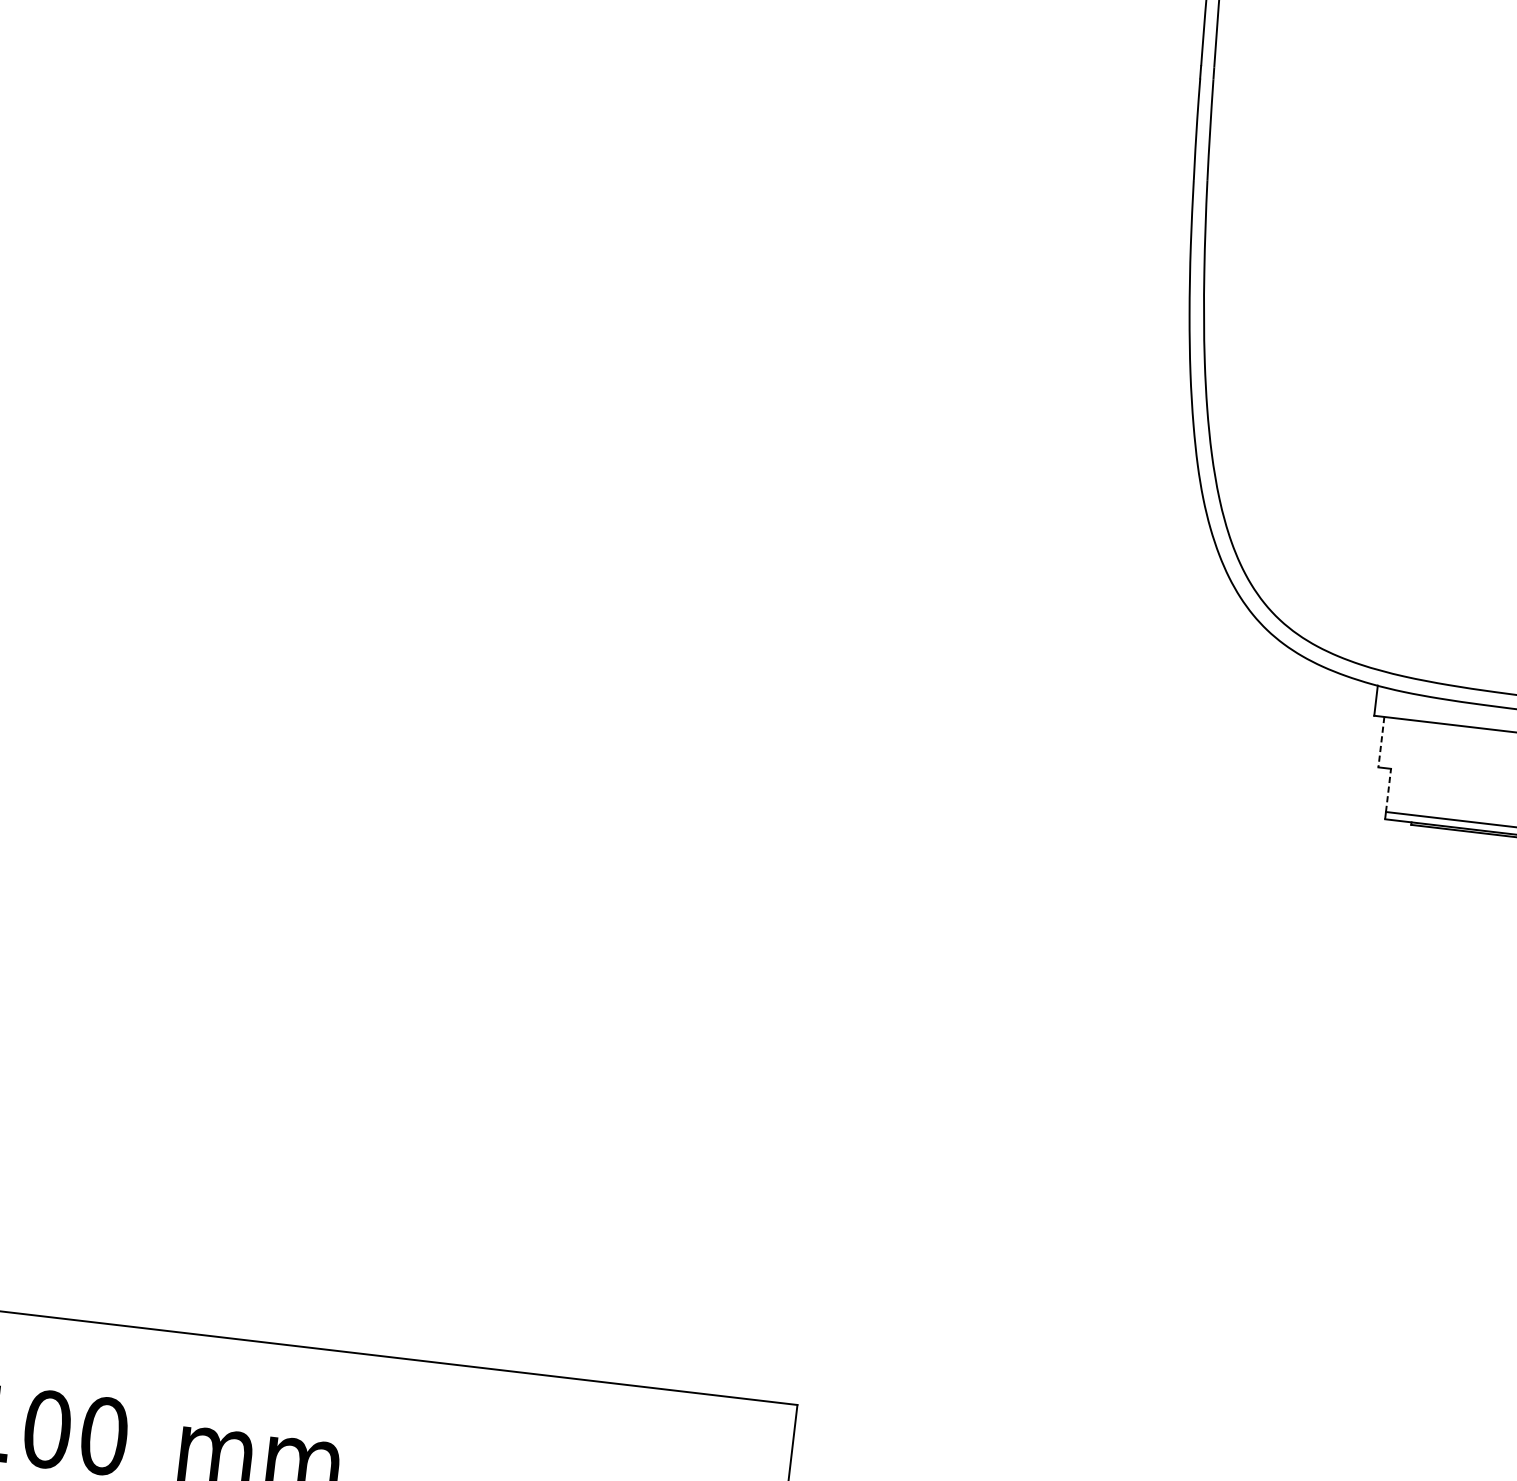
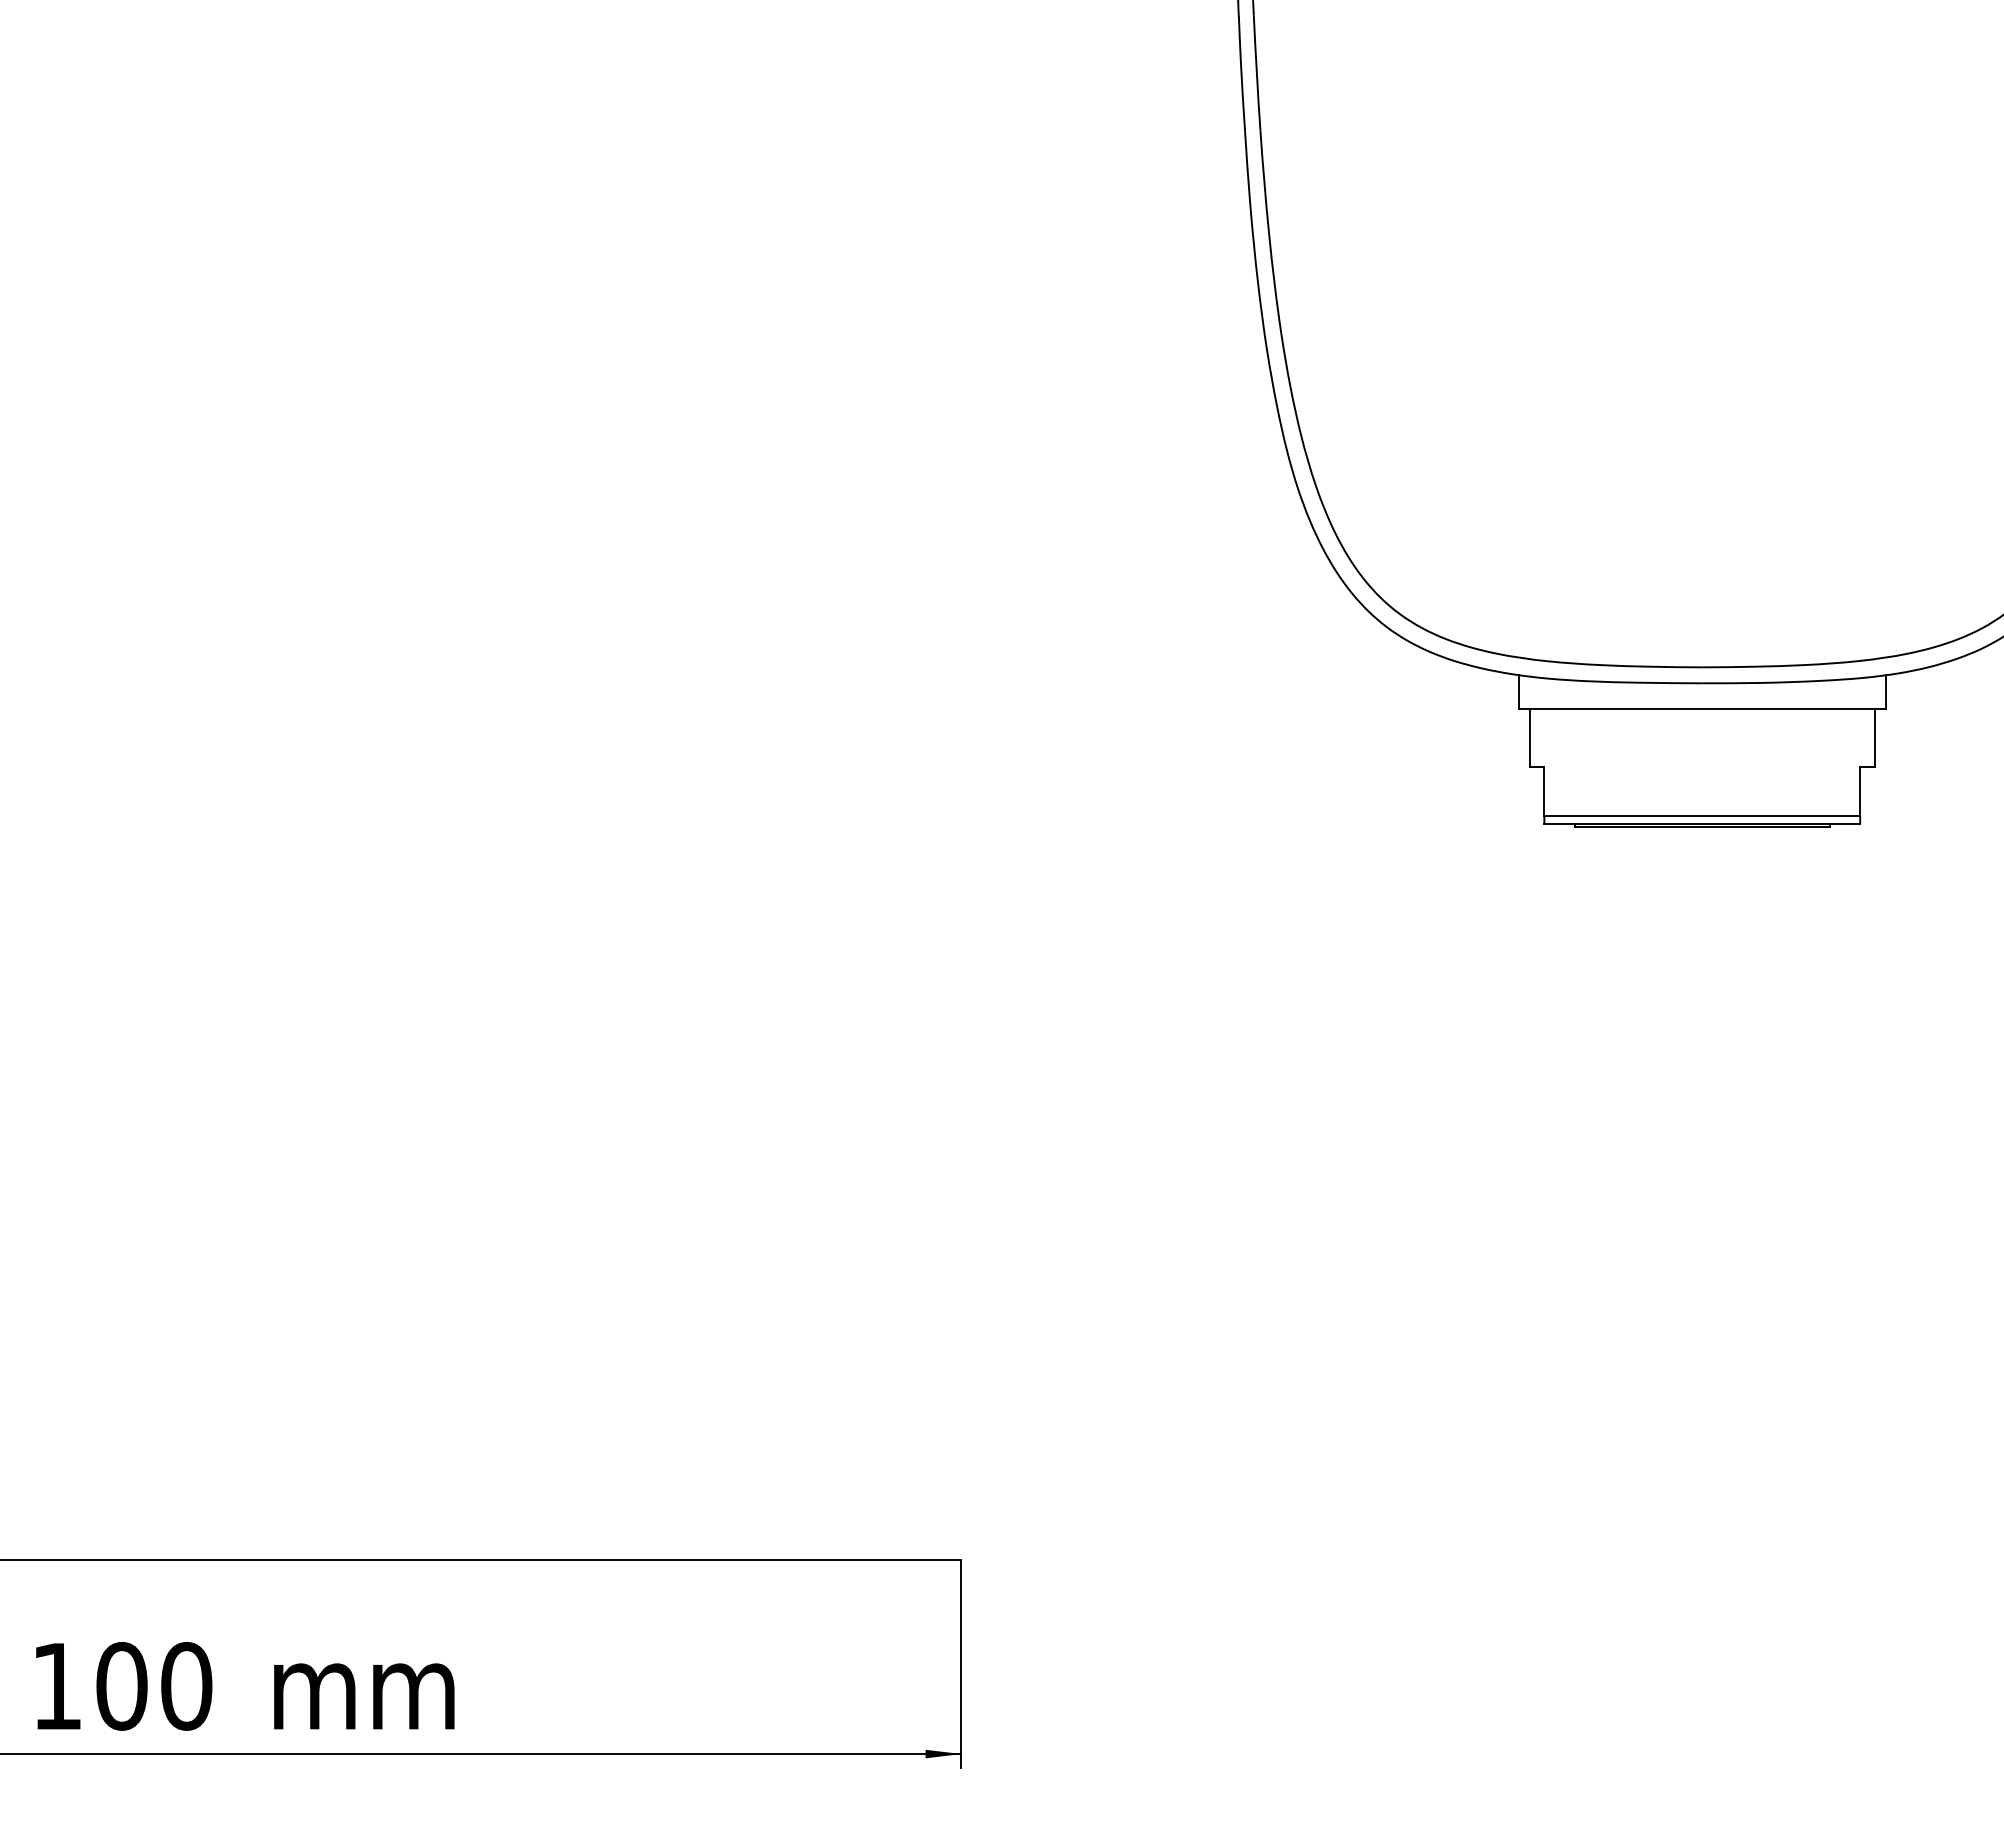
line: (1381, 742) -> (1530, 738), dashed -> solid
line: (1388, 790) -> (1544, 791), dashed -> solid

